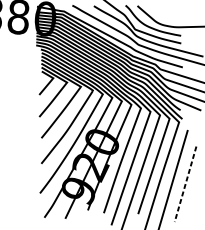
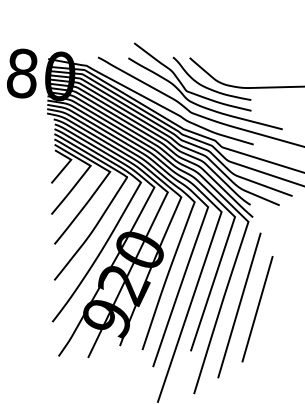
line: (185, 184) -> (257, 309), dashed -> solid

